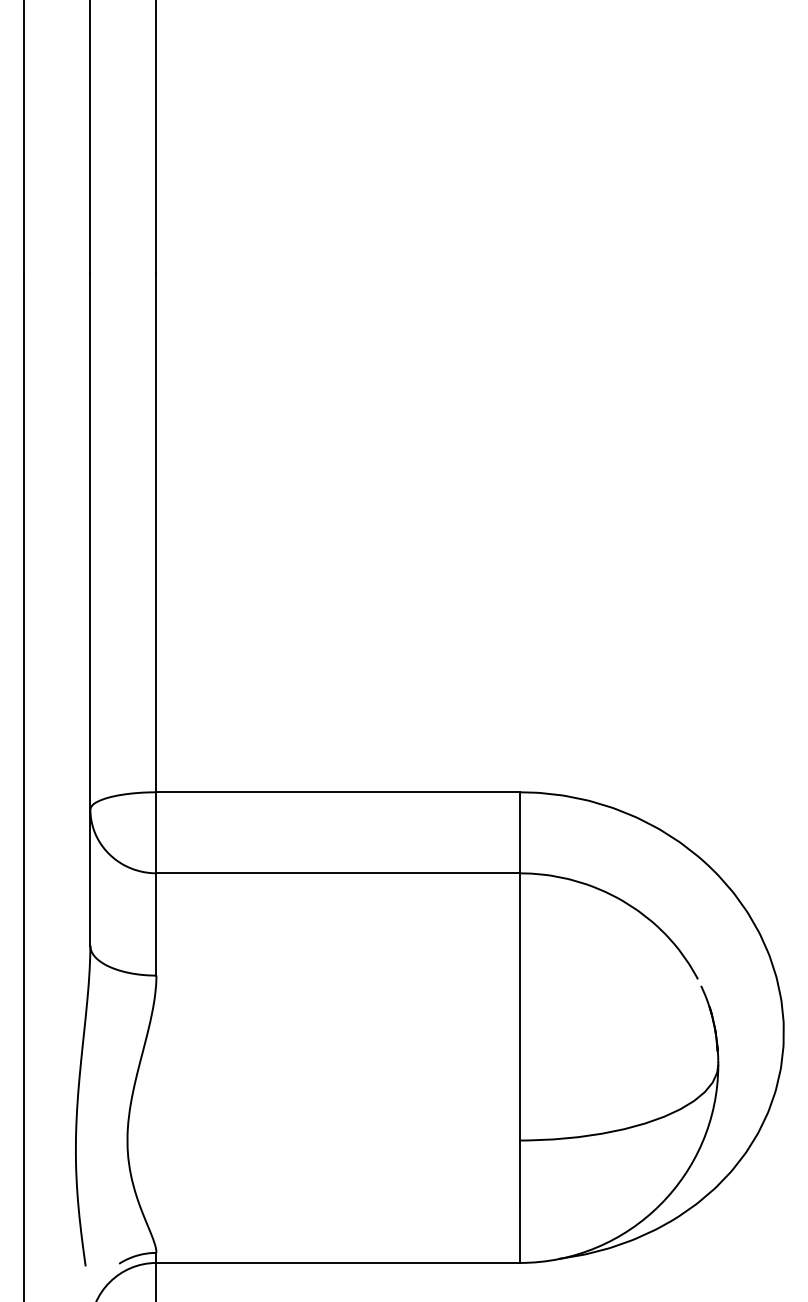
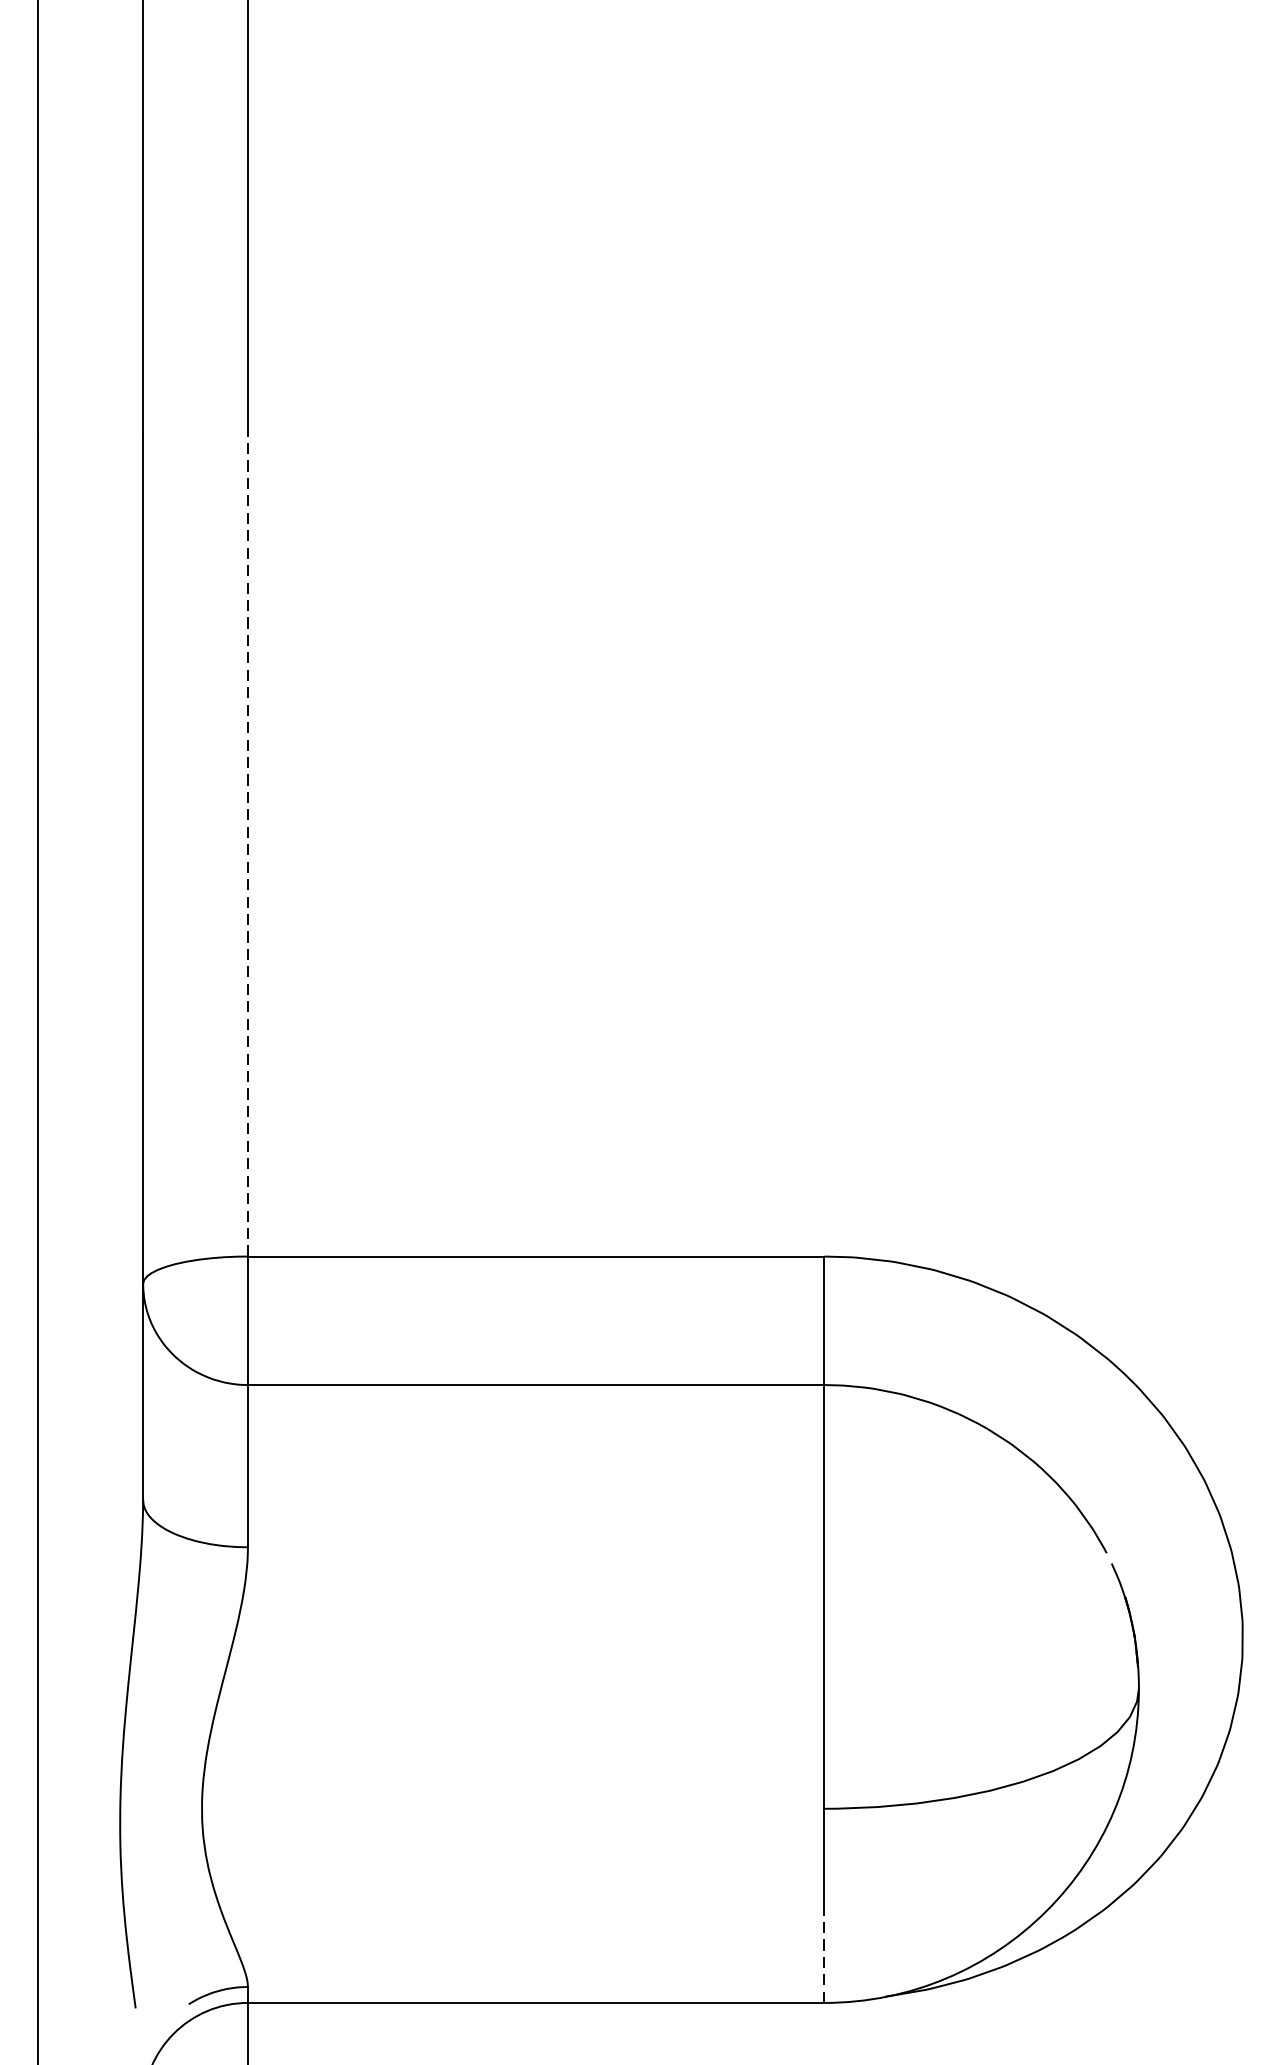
line: (156, 532) -> (248, 844), solid -> dashed
line: (520, 1233) -> (825, 1956), solid -> dashed

